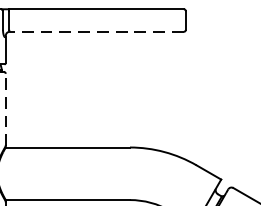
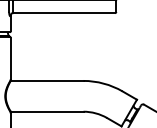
line: (97, 32) -> (64, 13), dashed -> solid
line: (5, 109) -> (10, 58), dashed -> solid

